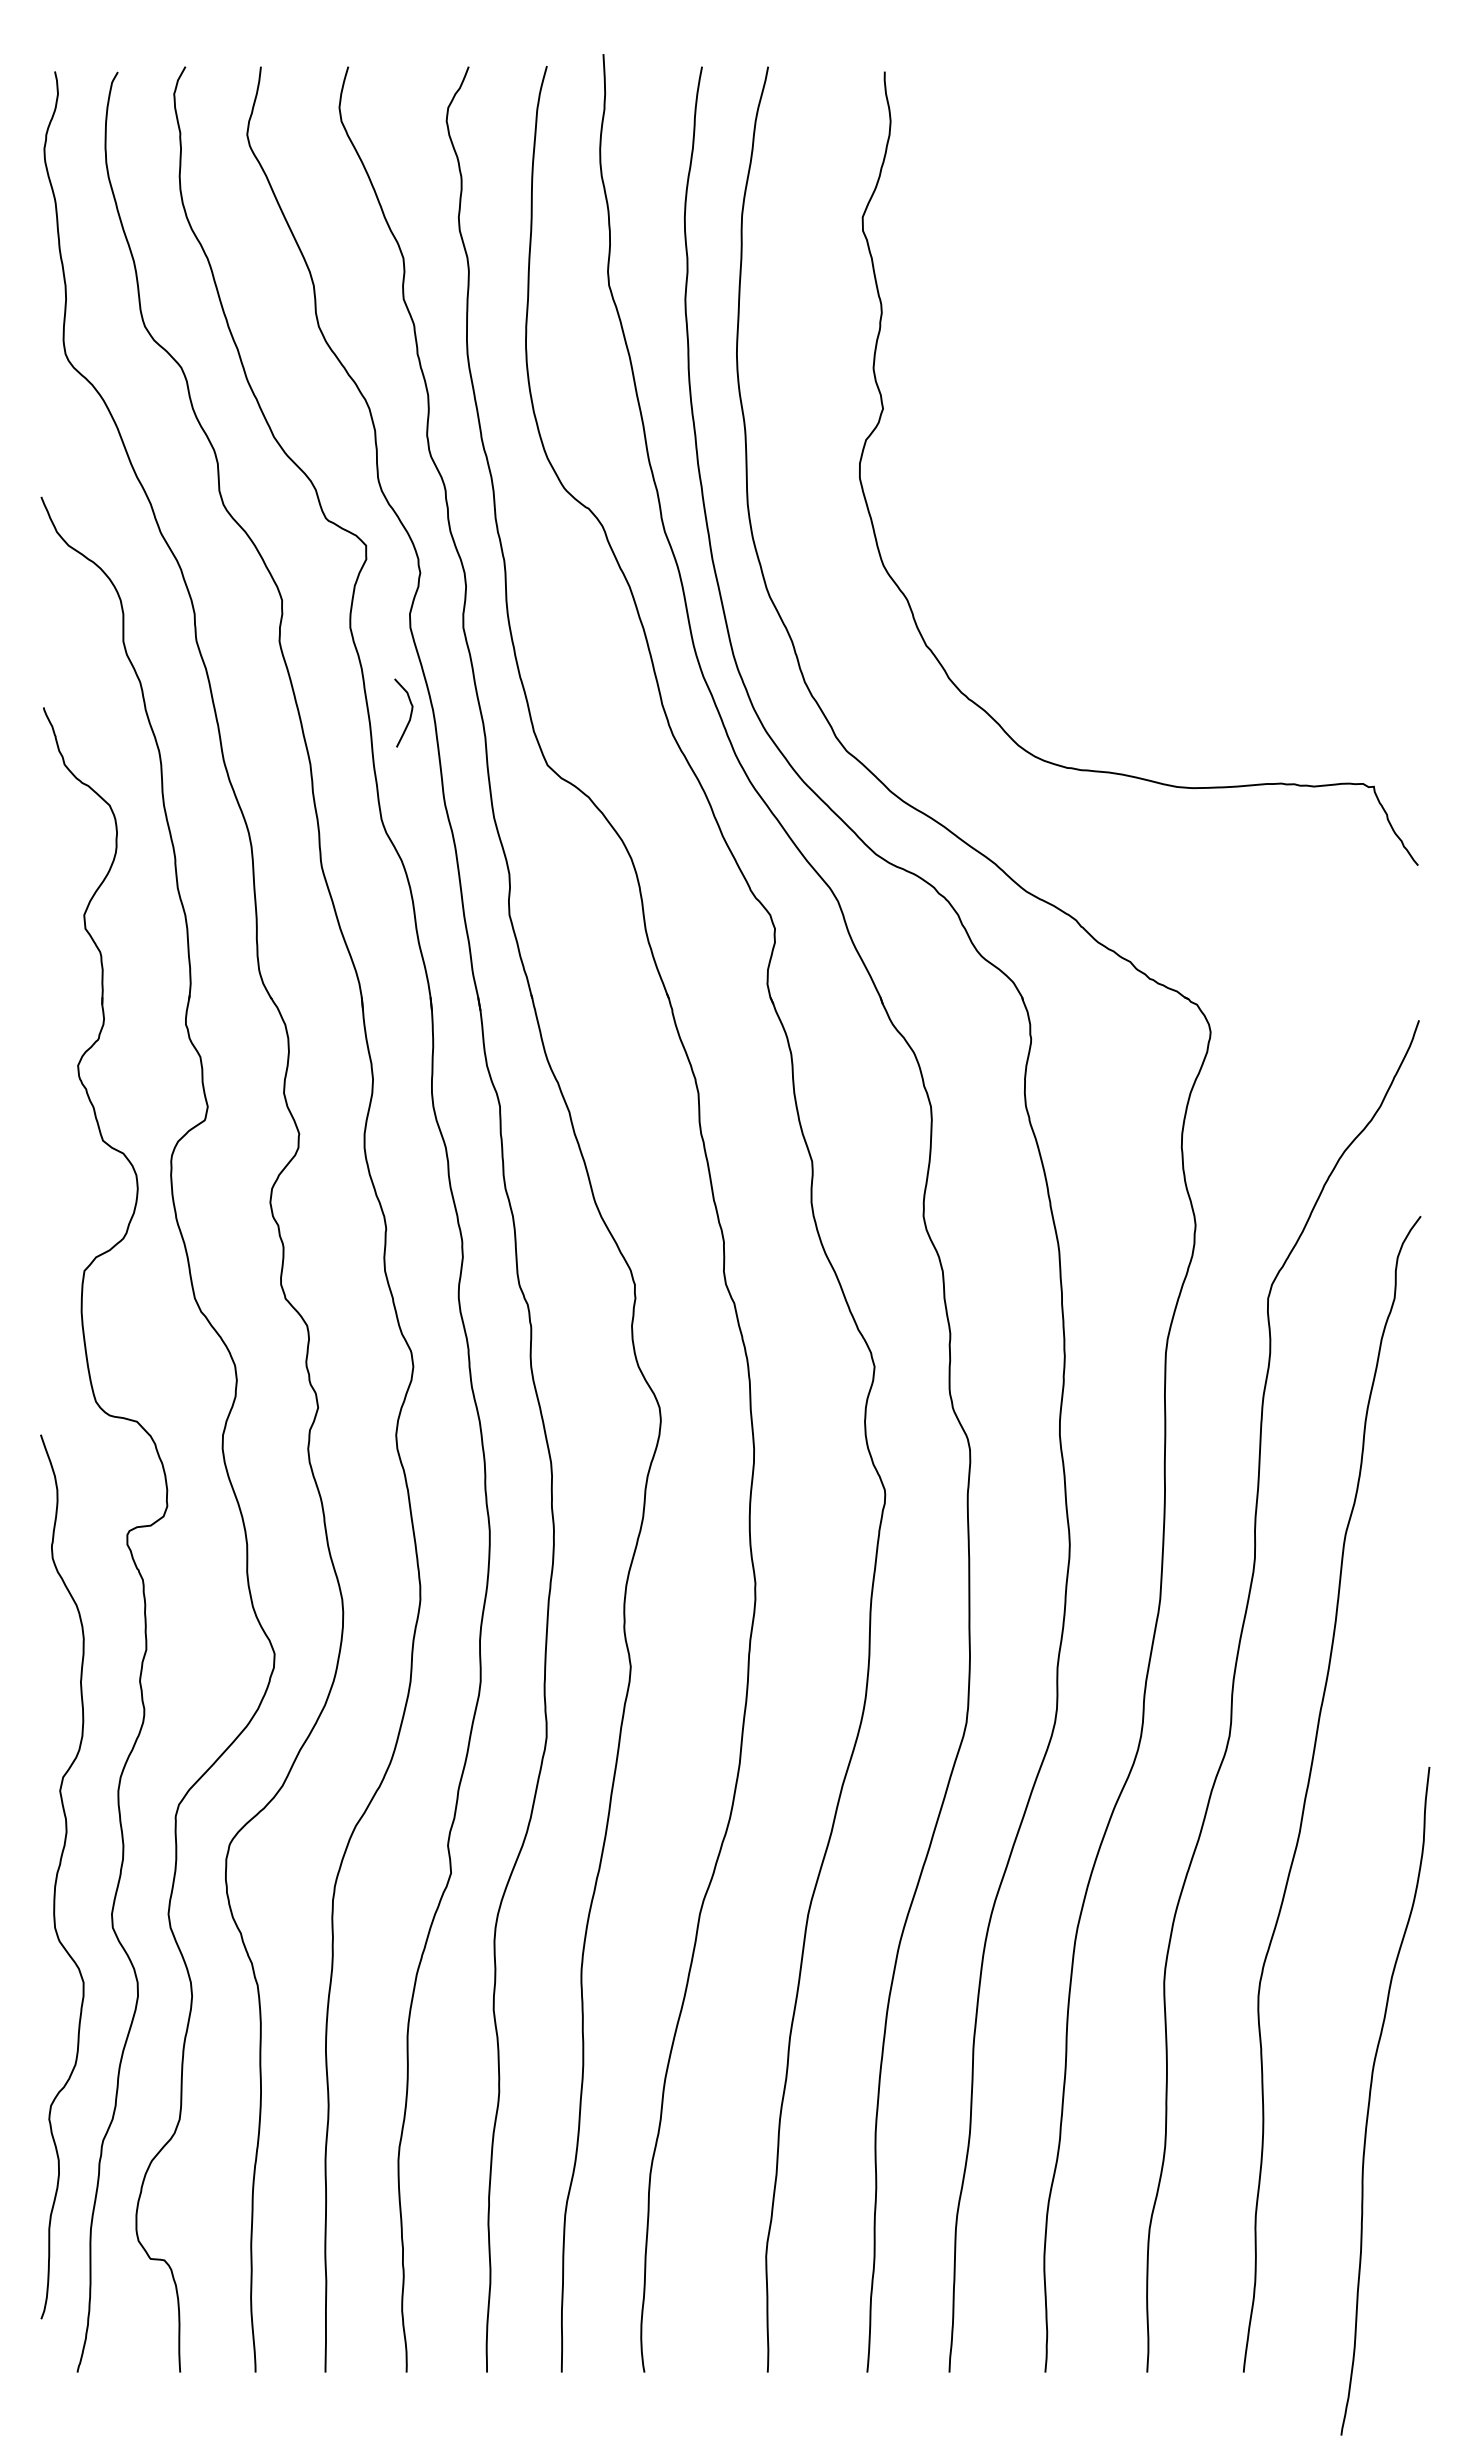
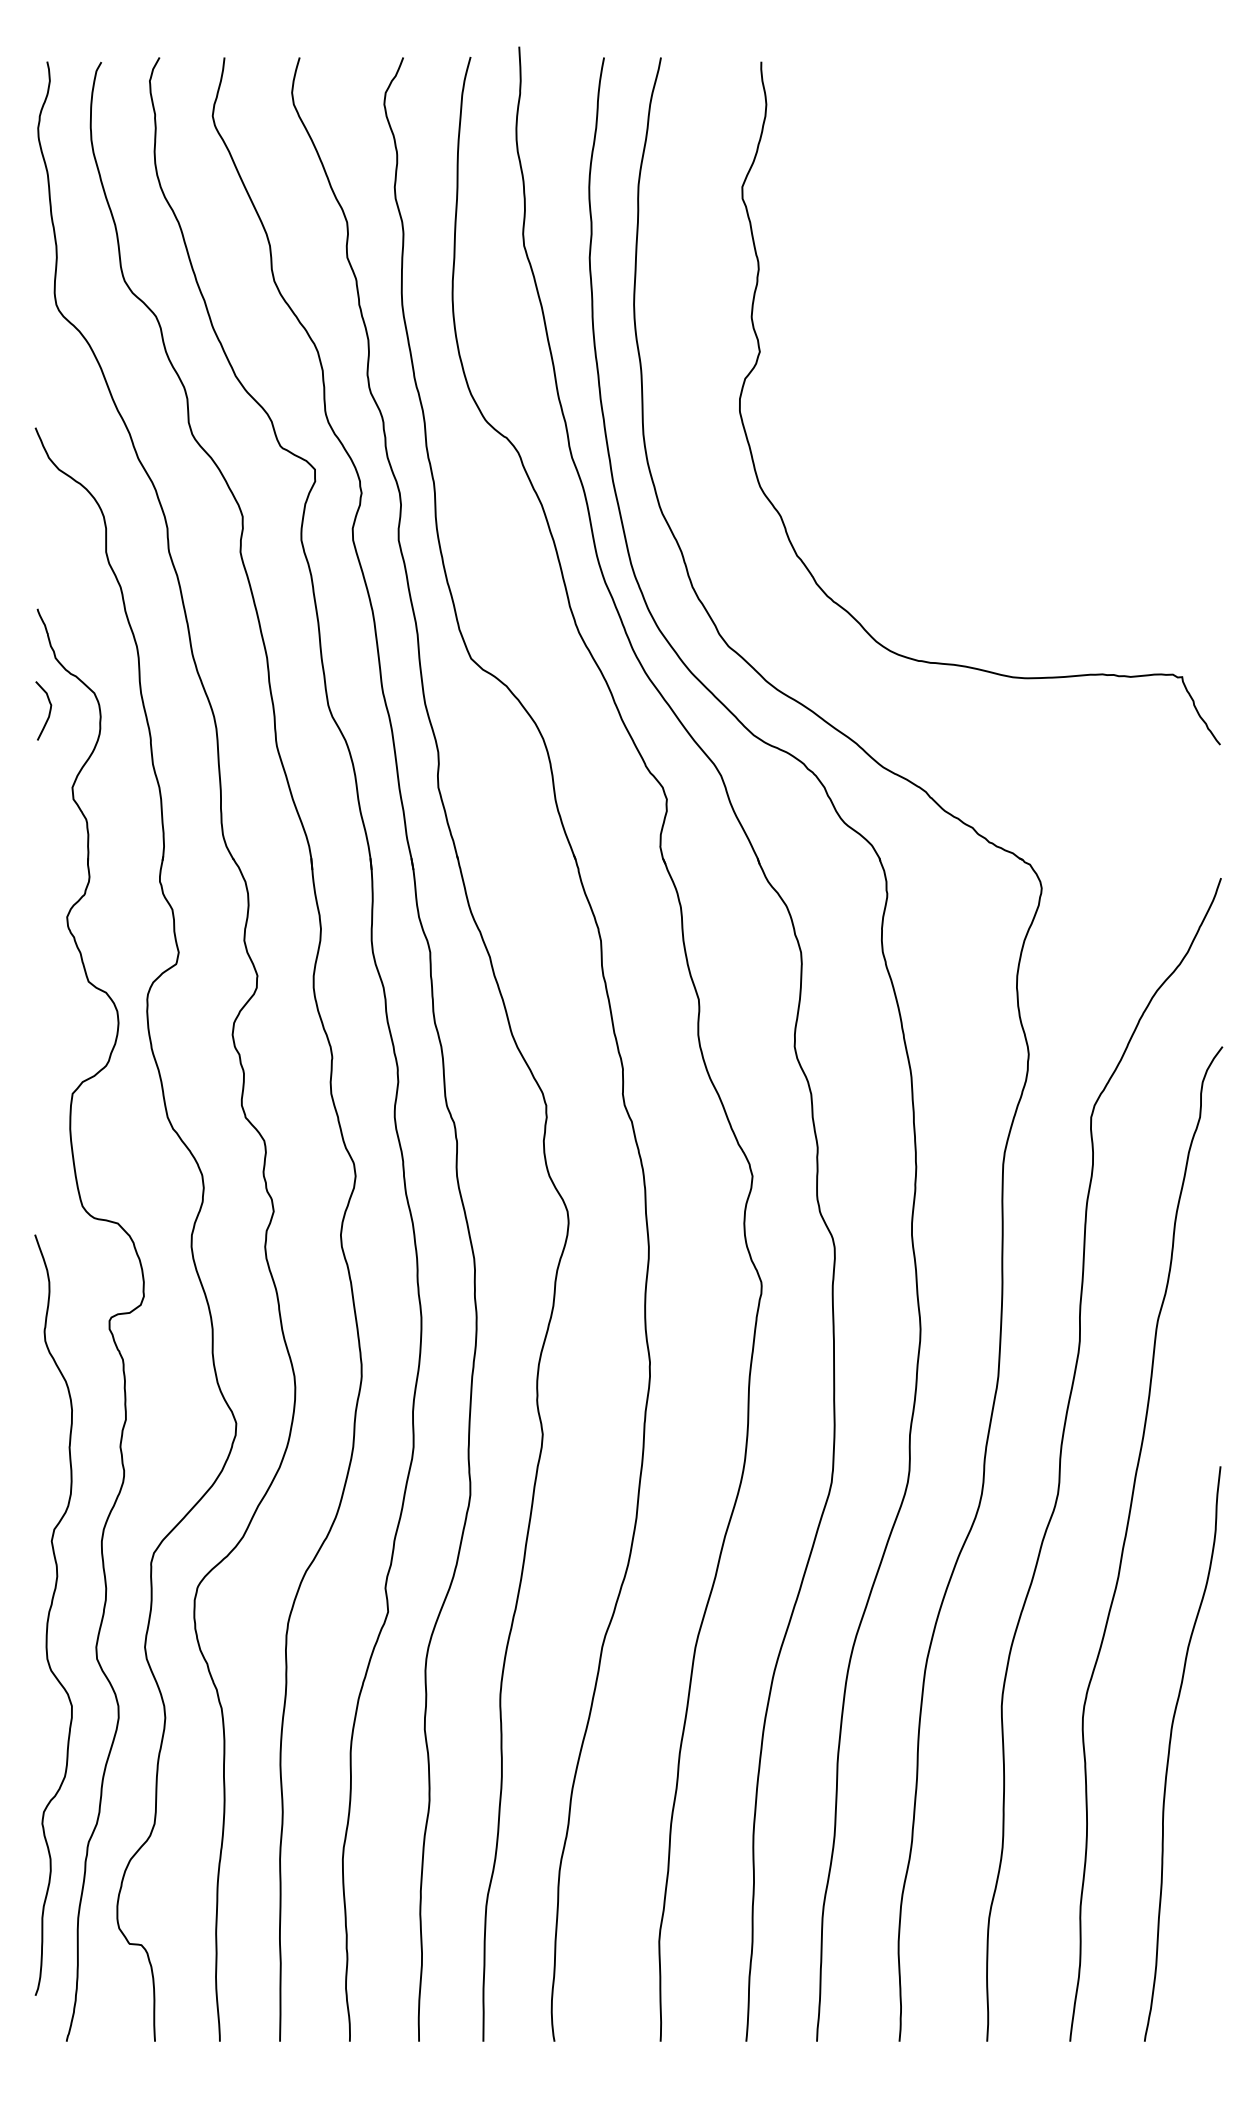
curve: (410, 712) -> (49, 710), moved
curve: (1370, 2101) -> (1169, 1754), moved

